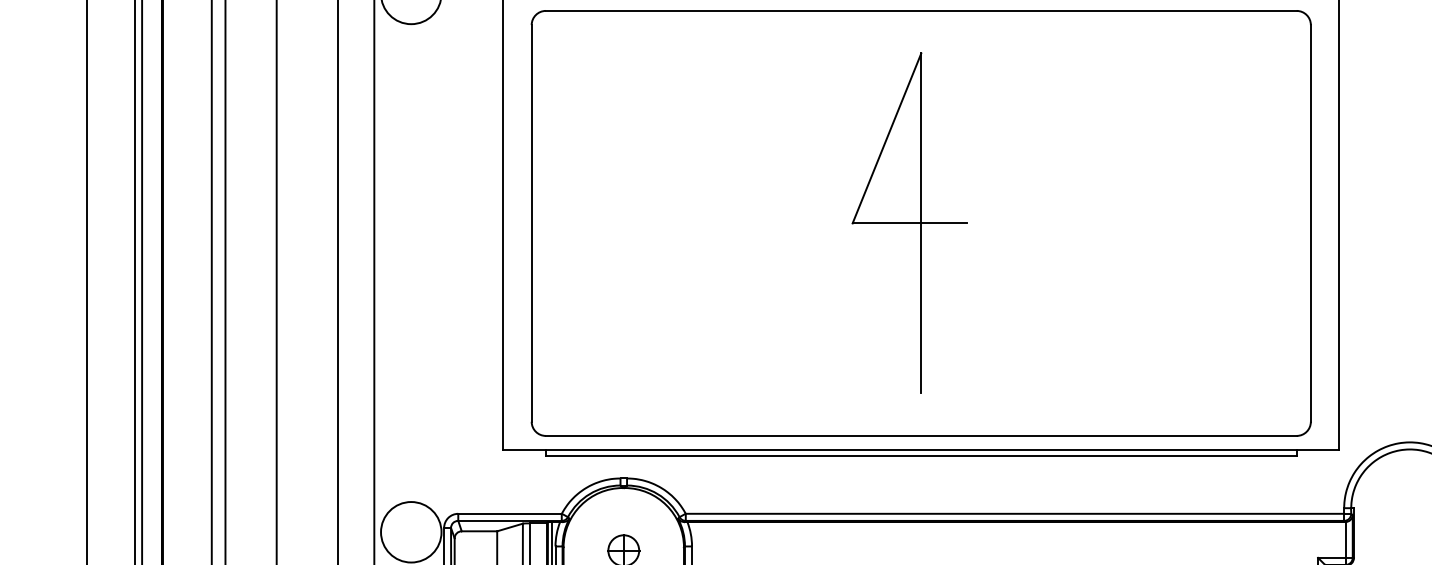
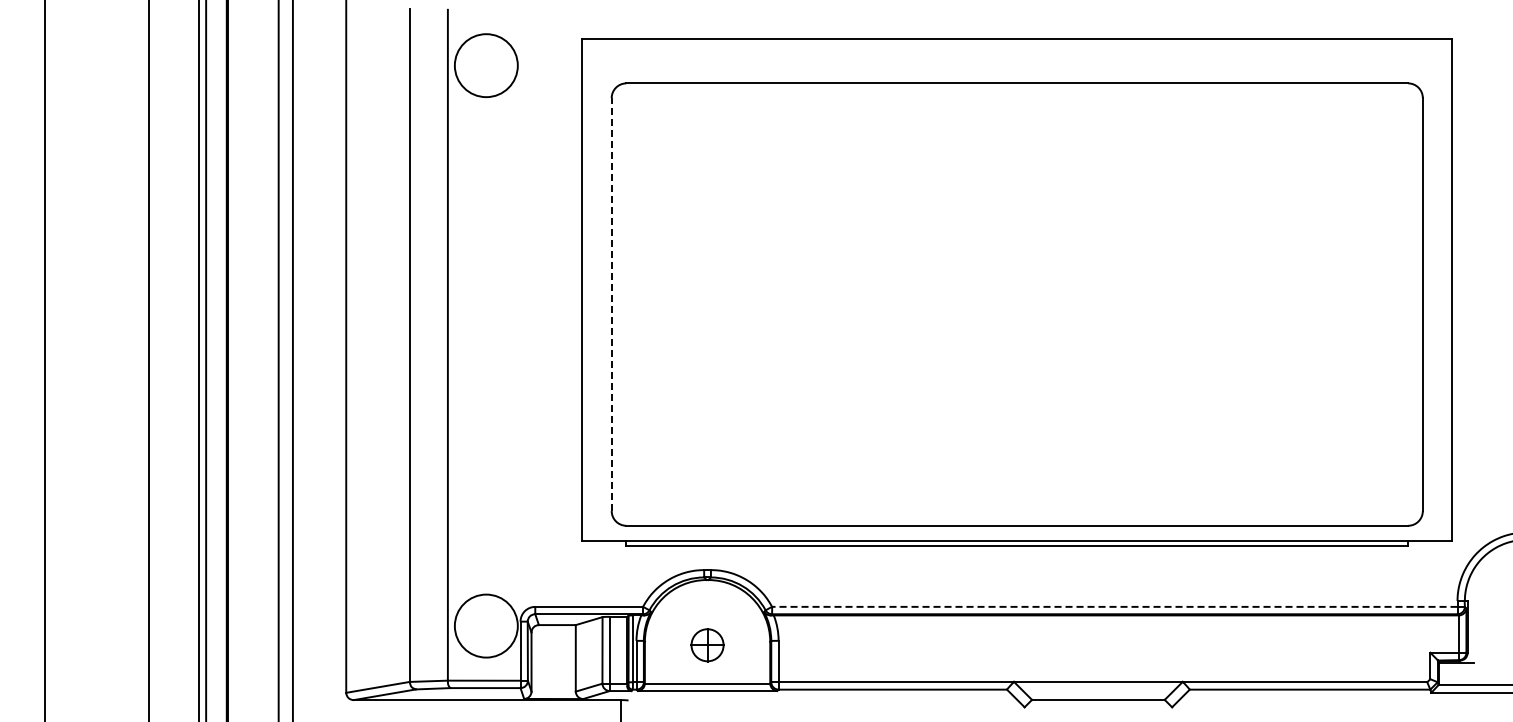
line: (531, 223) -> (611, 304), solid -> dashed
part: (909, 223) -> (1004, 304), removed
line: (1014, 513) -> (1114, 606), solid -> dashed

